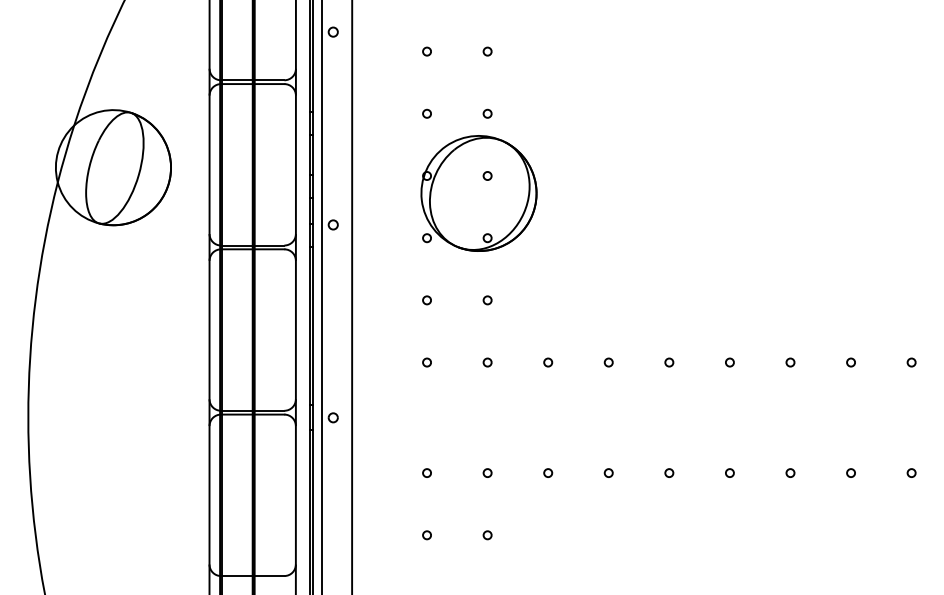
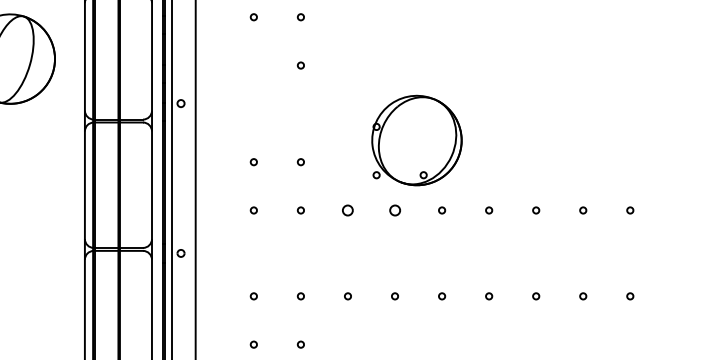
part: (478, 193) -> (416, 140), moved
circle: (548, 362) -> (348, 210), size x1.6
circle: (608, 362) -> (394, 210), size x1.6

